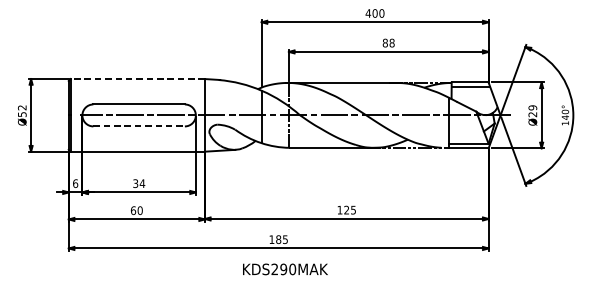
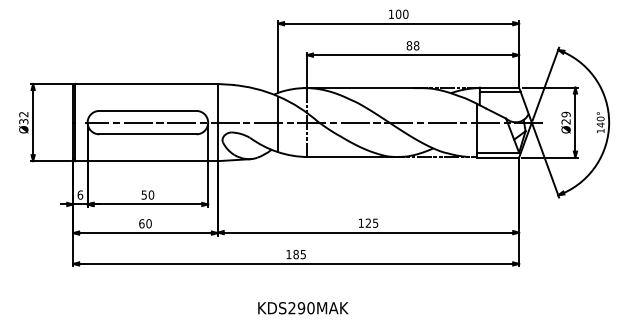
text: (368, 12) -> (391, 13), 400 -> 100
line: (137, 79) -> (146, 84), dashed -> solid
text: (22, 114) -> (23, 121), Ø52 -> Ø32
line: (138, 126) -> (147, 134), dashed -> solid
text: (139, 183) -> (148, 194), 34 -> 50
text: (285, 269) -> (303, 308), moved

